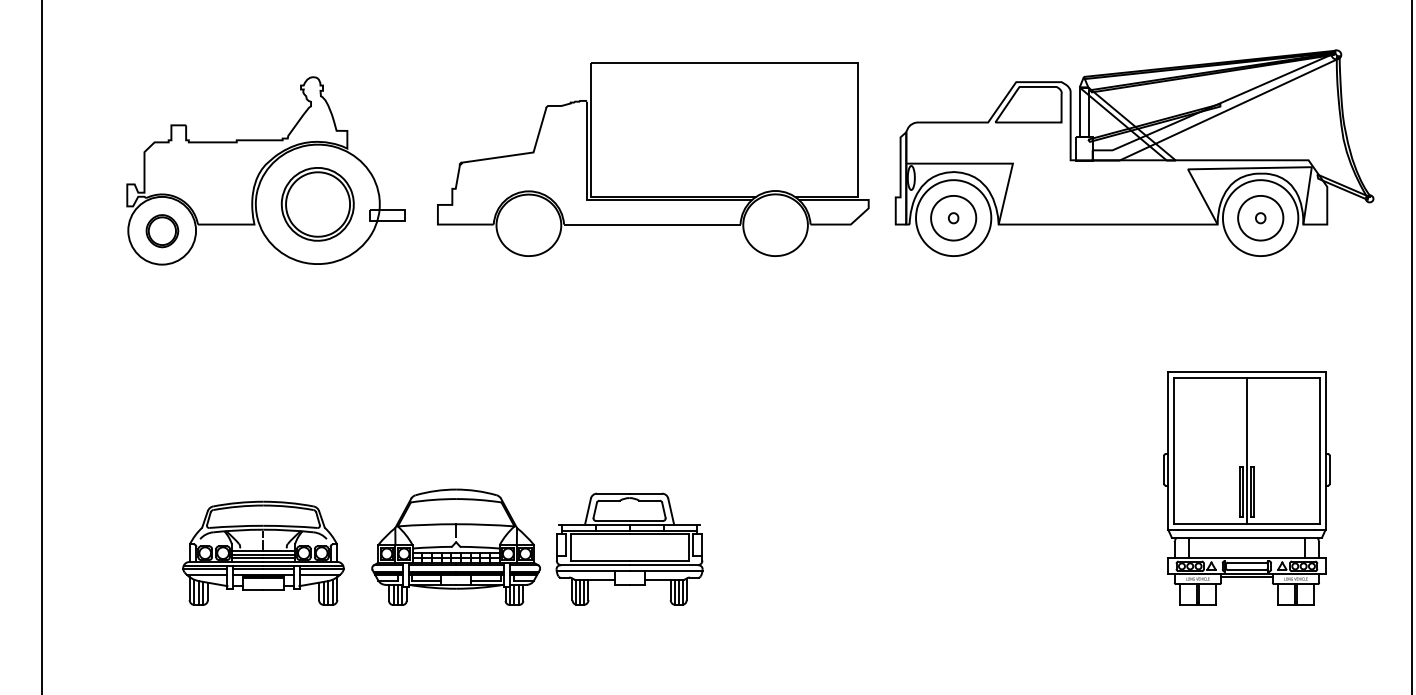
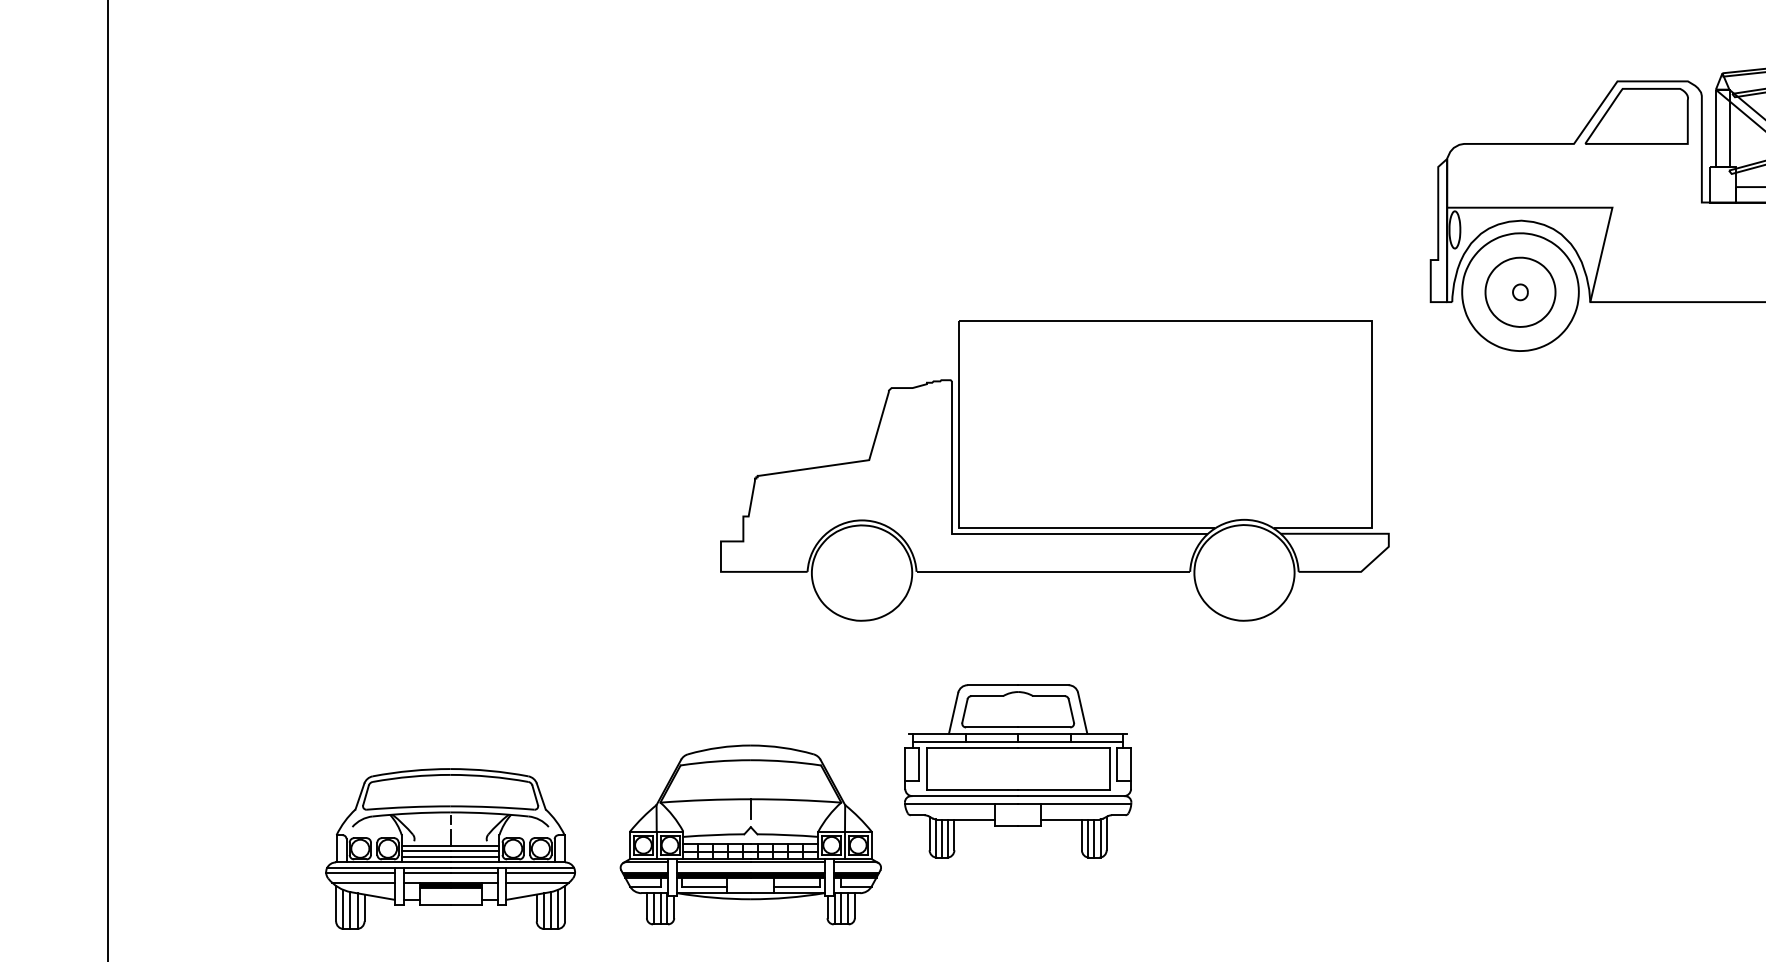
part: (653, 159) -> (1055, 471), moved
part: (265, 170) -> (453, 218), removed
part: (455, 546) -> (749, 833), moved
part: (629, 548) -> (1018, 770), moved
part: (263, 552) -> (450, 847), moved

